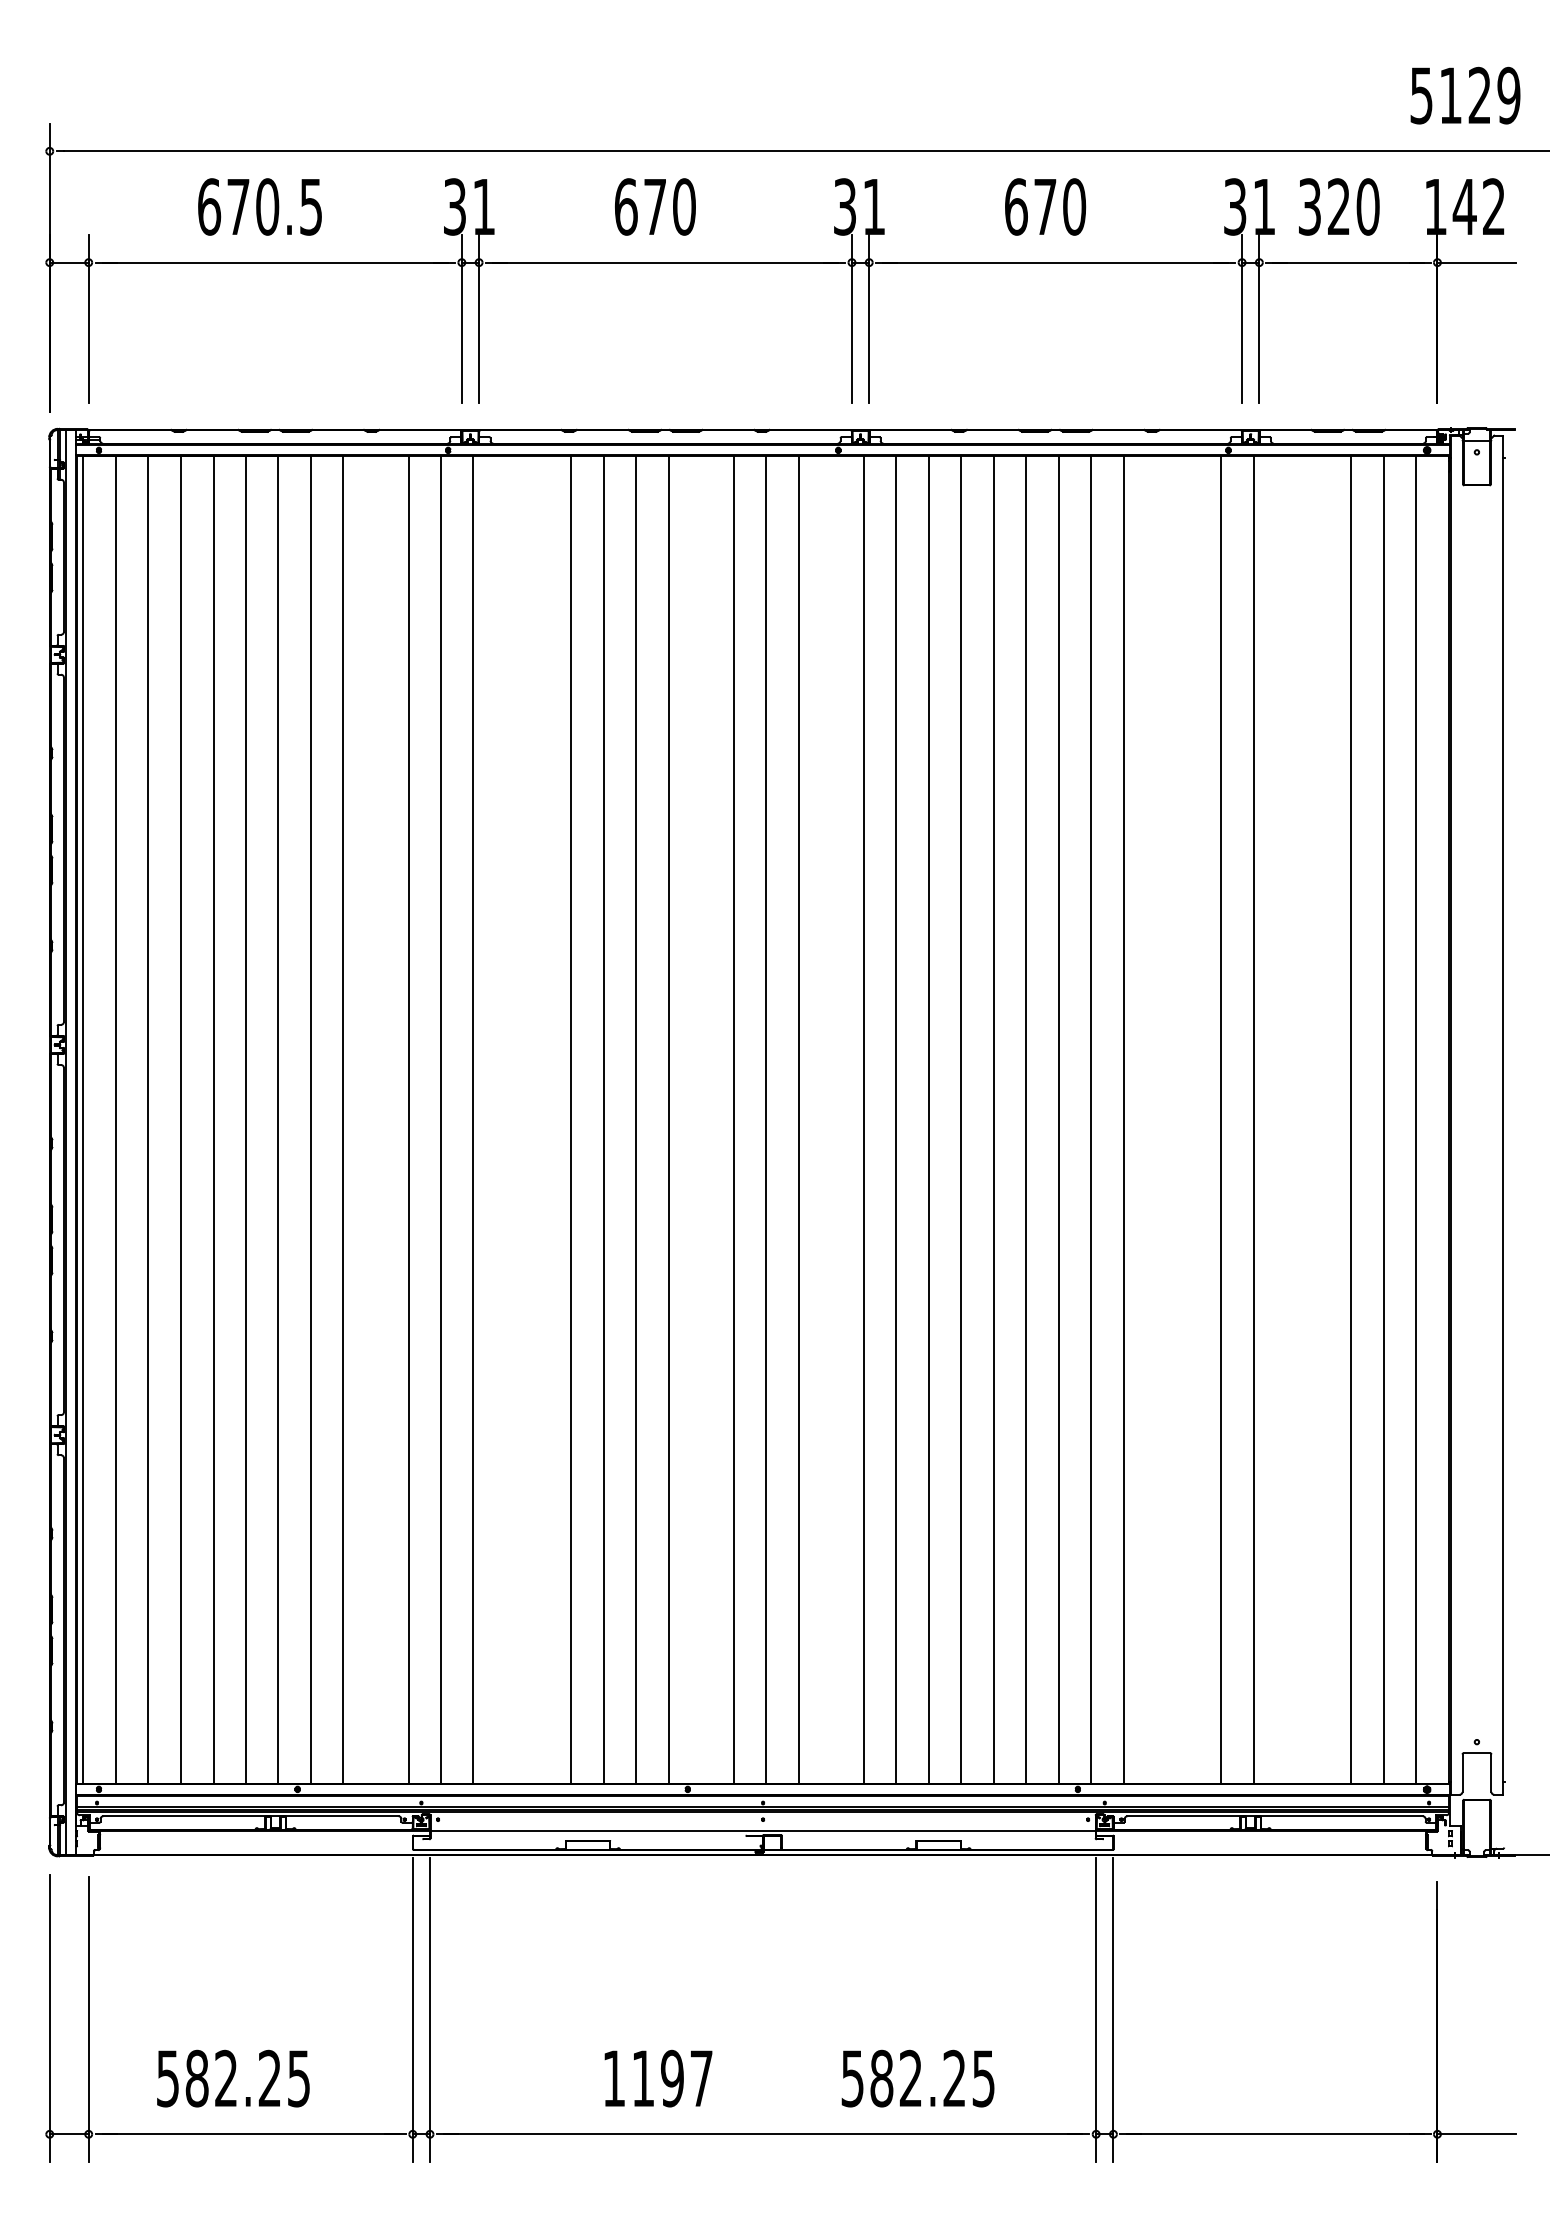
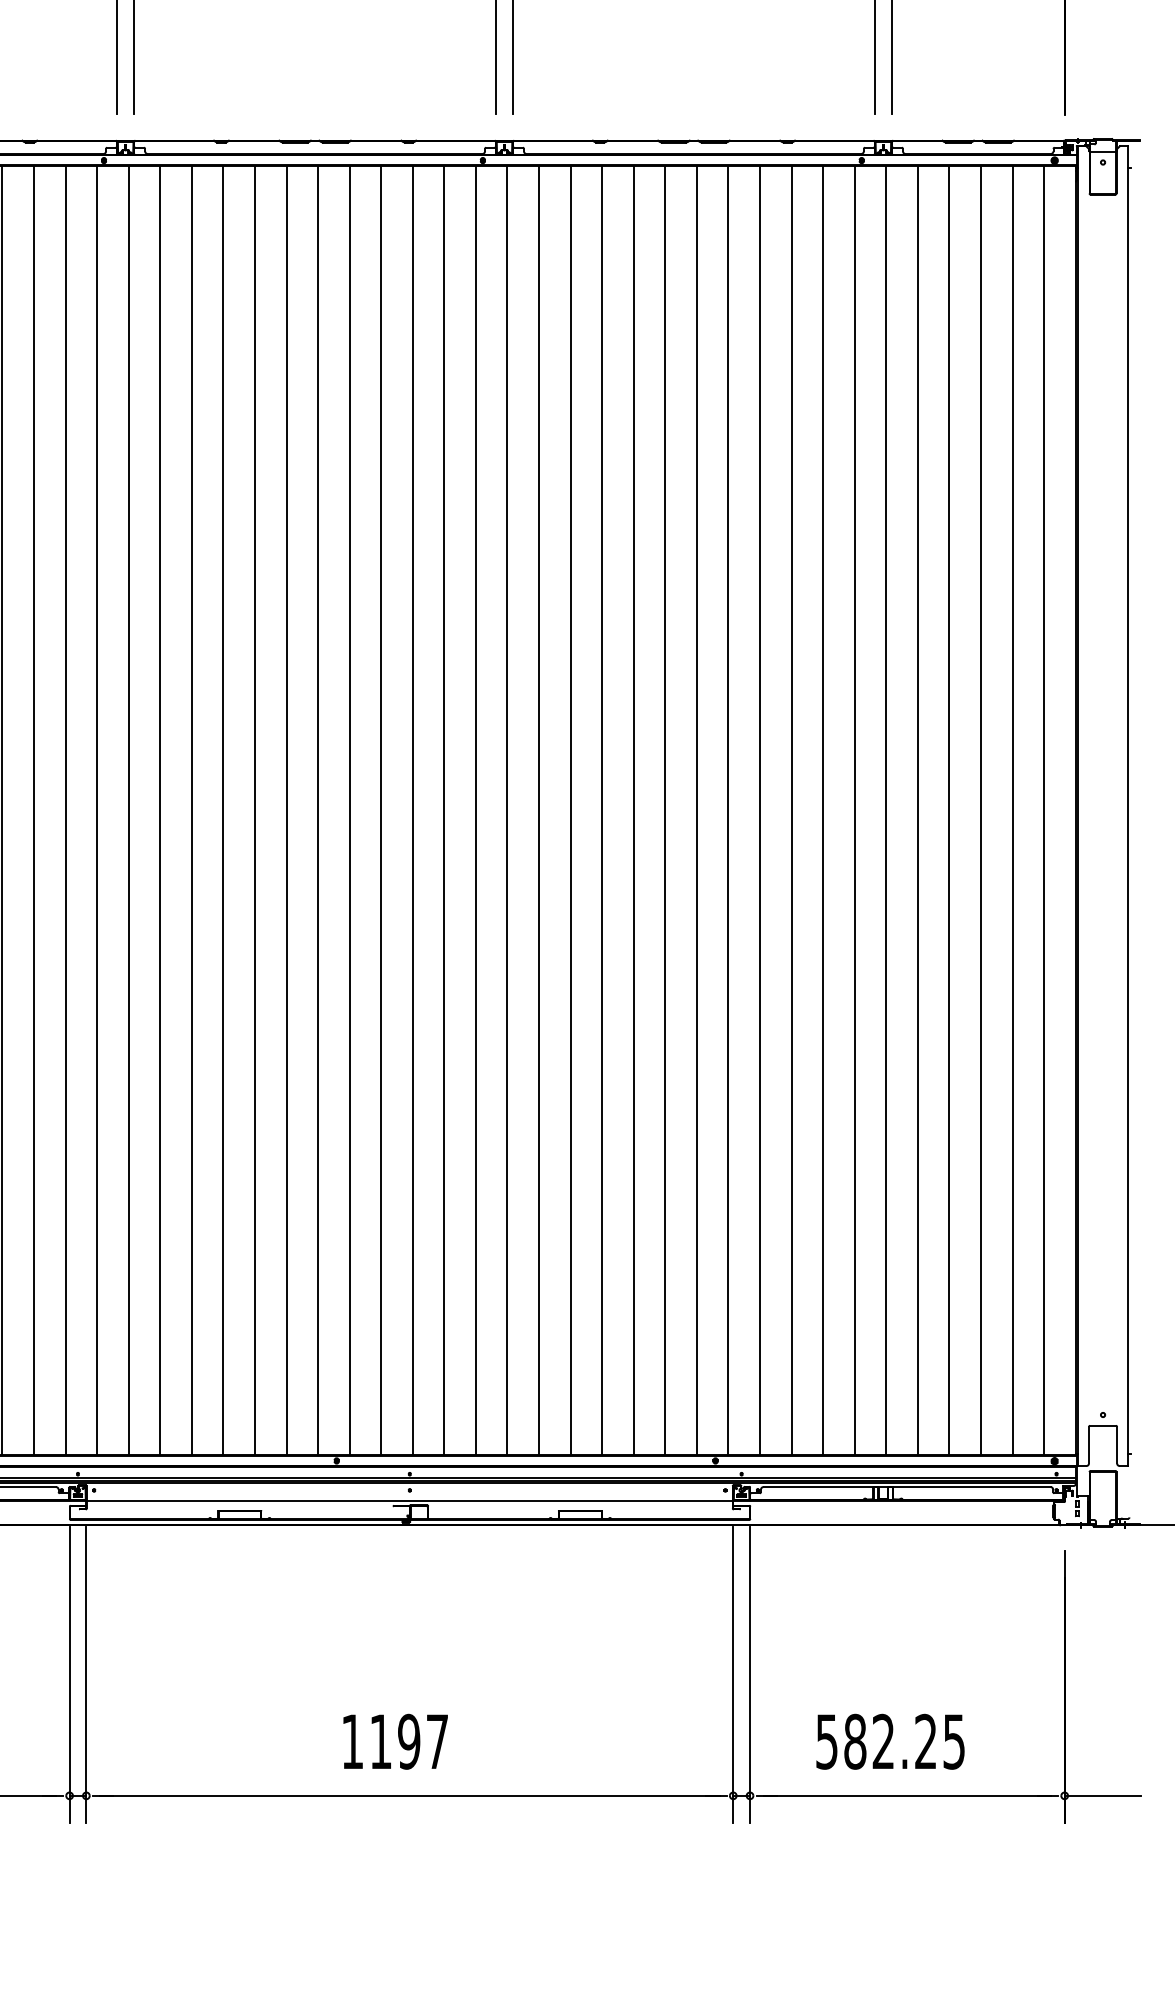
line: (376, 1119) -> (34, 810), added
line: (505, 1119) -> (159, 810), added
line: (538, 1119) -> (191, 810), added
line: (701, 1119) -> (349, 810), added
line: (831, 1119) -> (476, 810), added
line: (1156, 1119) -> (791, 810), added
line: (1188, 1119) -> (822, 810), added
line: (1286, 1119) -> (918, 810), added
line: (1318, 1119) -> (949, 810), added
text: (658, 2078) -> (395, 1741), moved
text: (917, 2078) -> (889, 1741), moved

